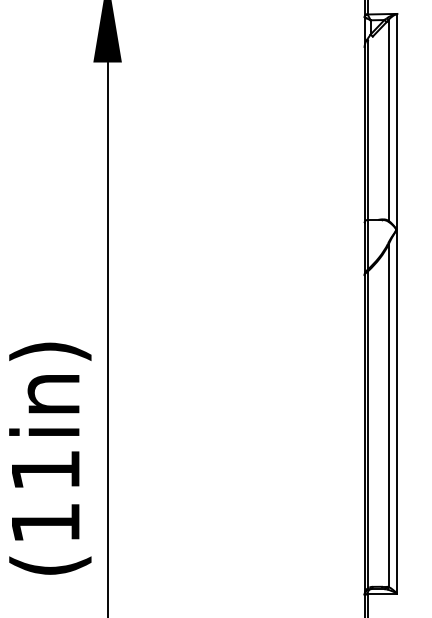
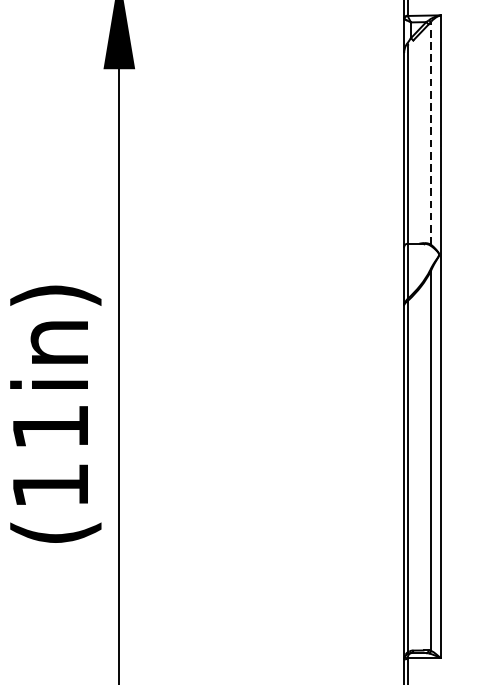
line: (388, 120) -> (430, 133), solid -> dashed
text: (50, 458) -> (56, 414), moved

